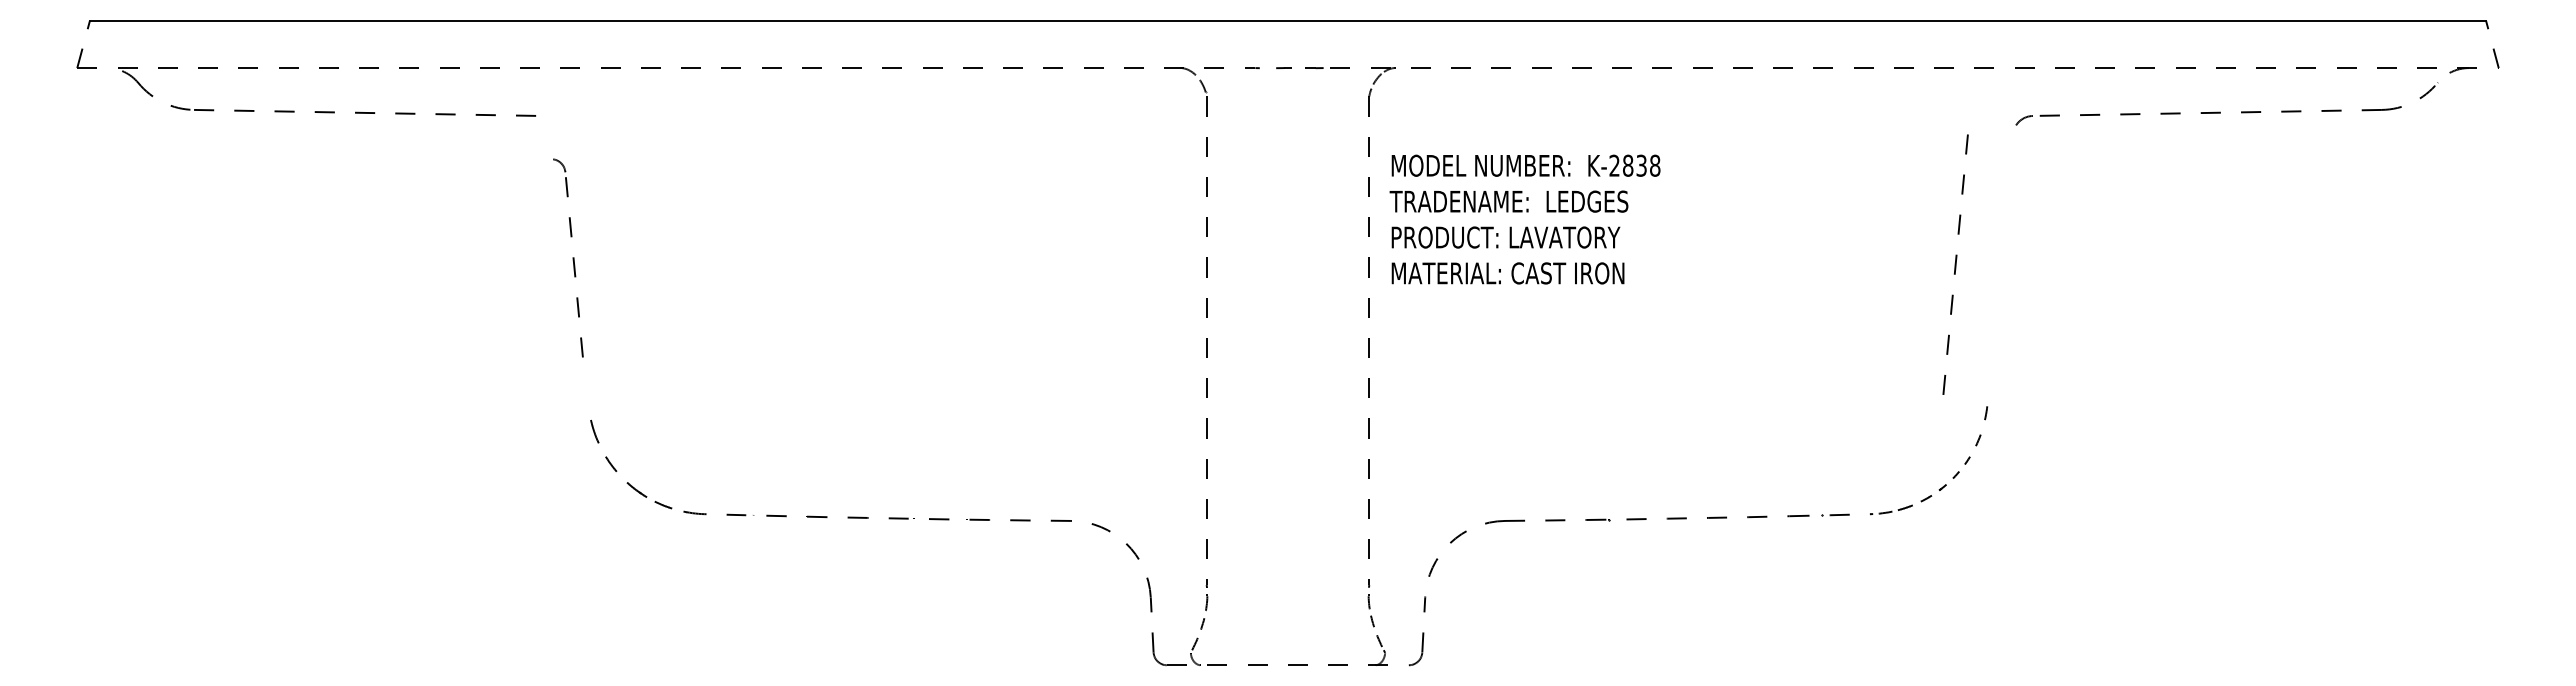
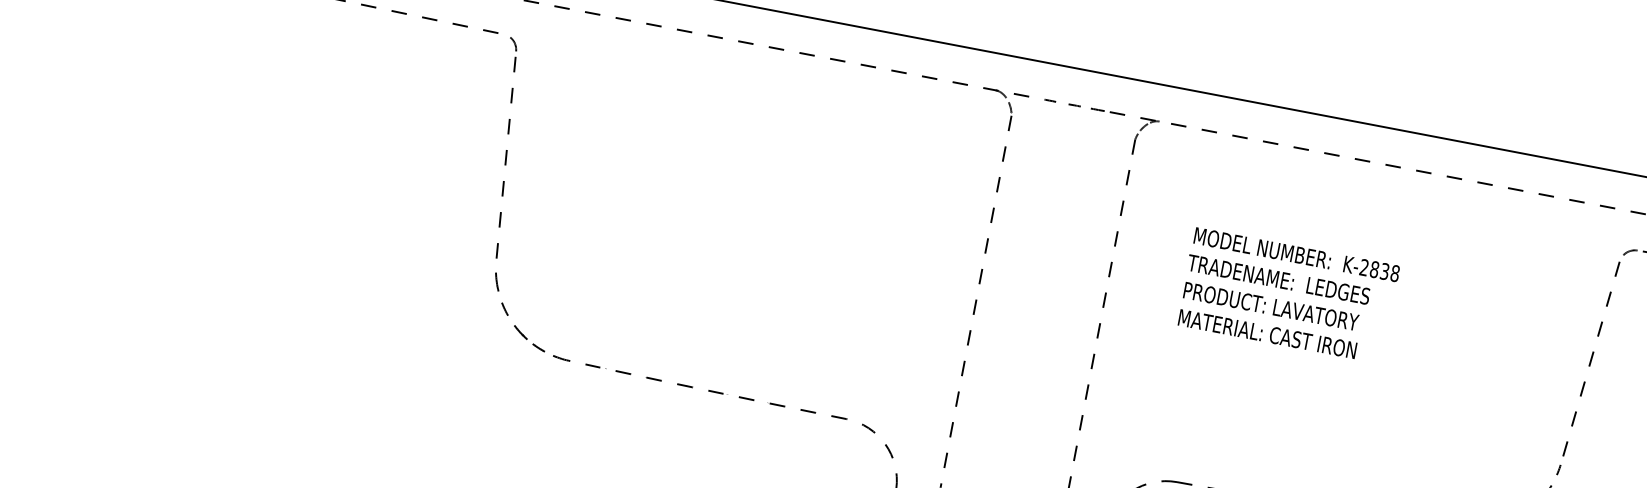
text: (1524, 219) -> (1287, 295), moved
part: (570, 259) -> (503, 147), size x1.43
line: (1955, 264) -> (1591, 358), moved

